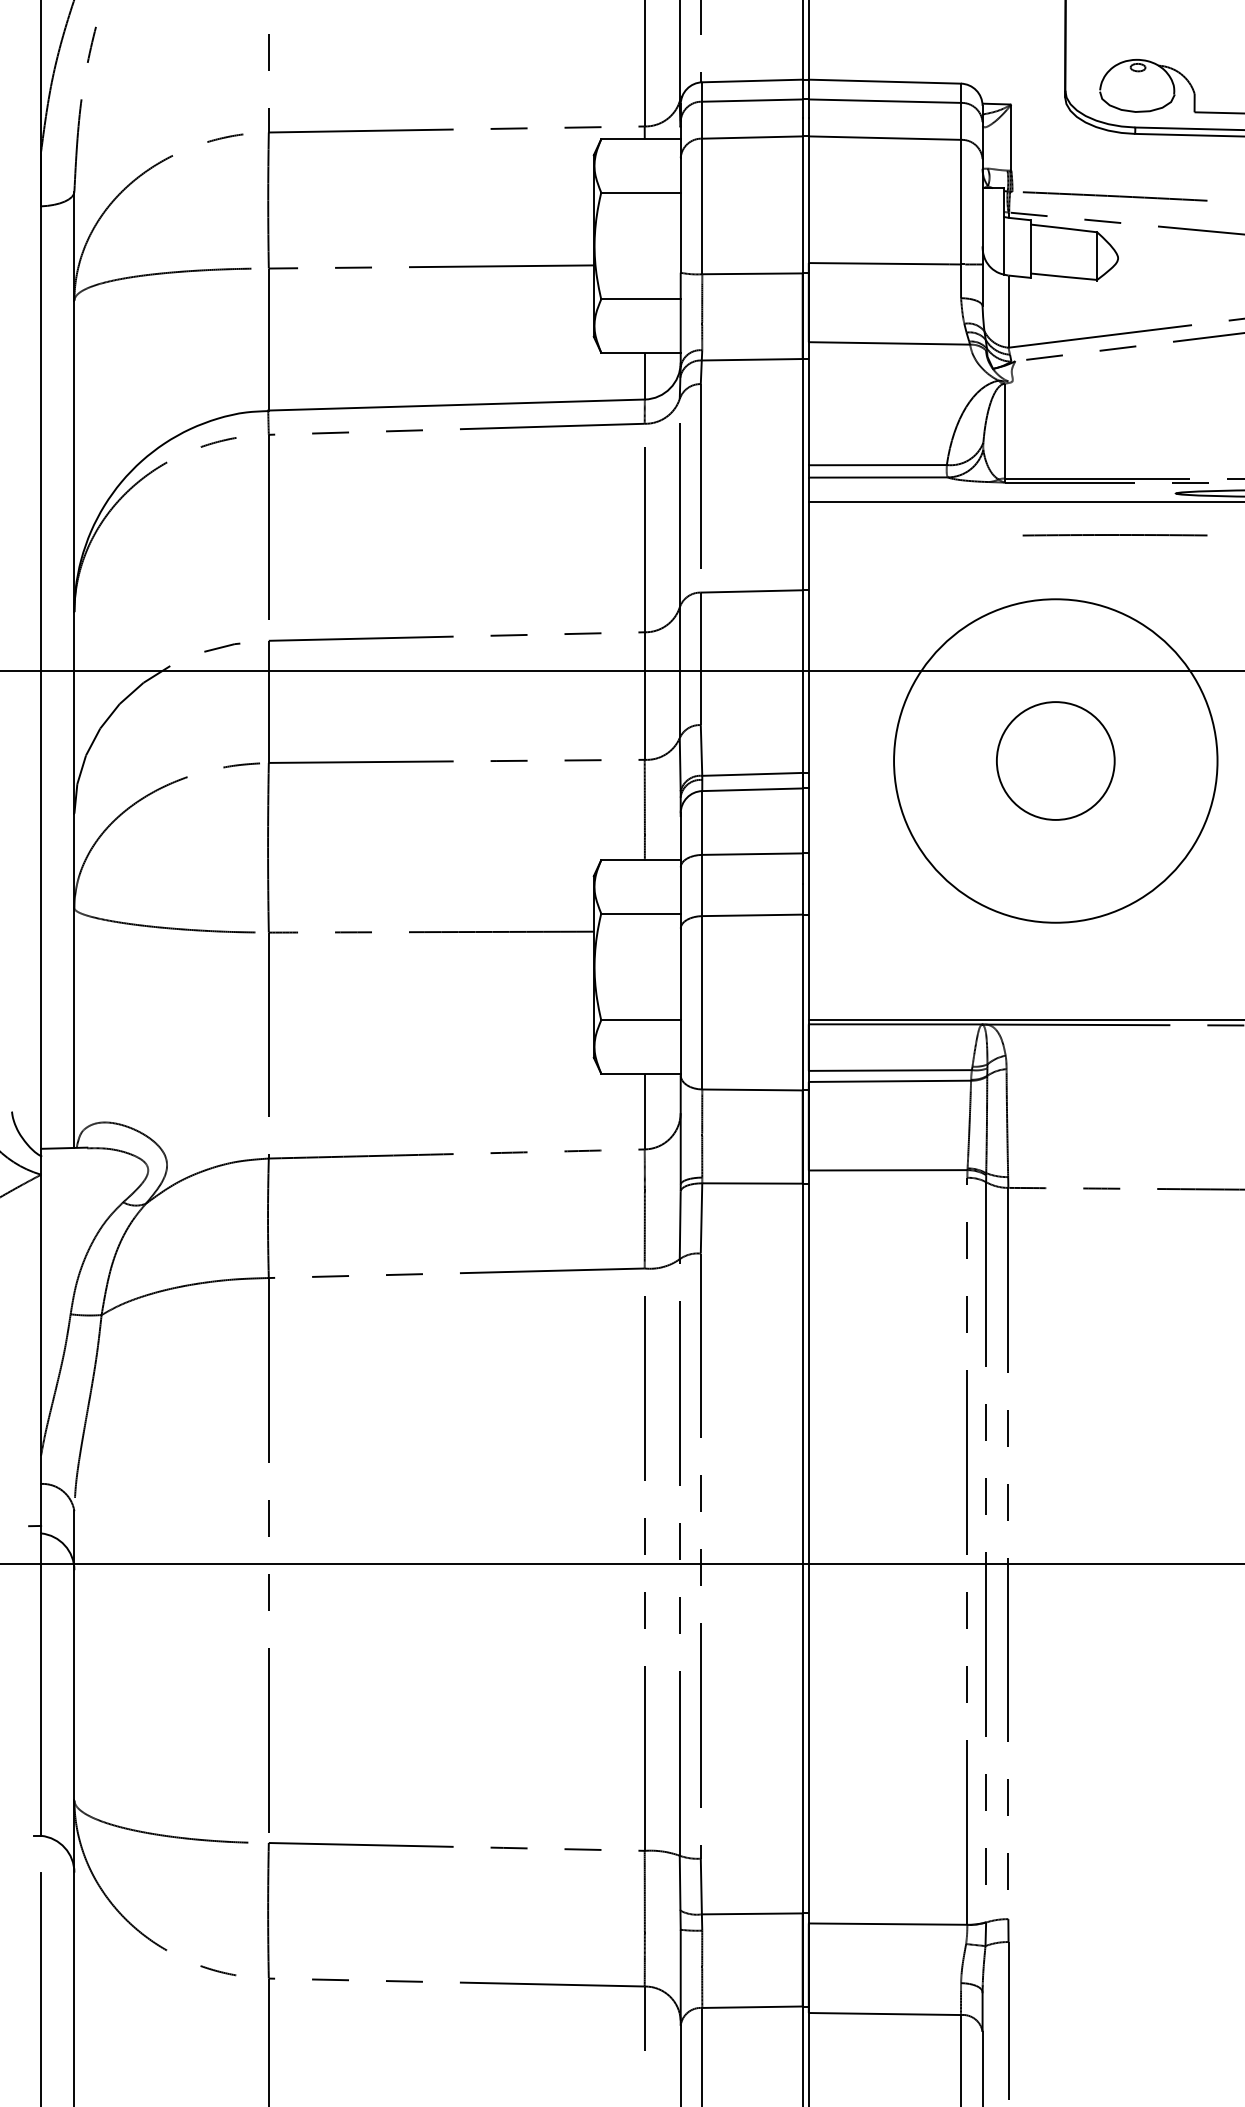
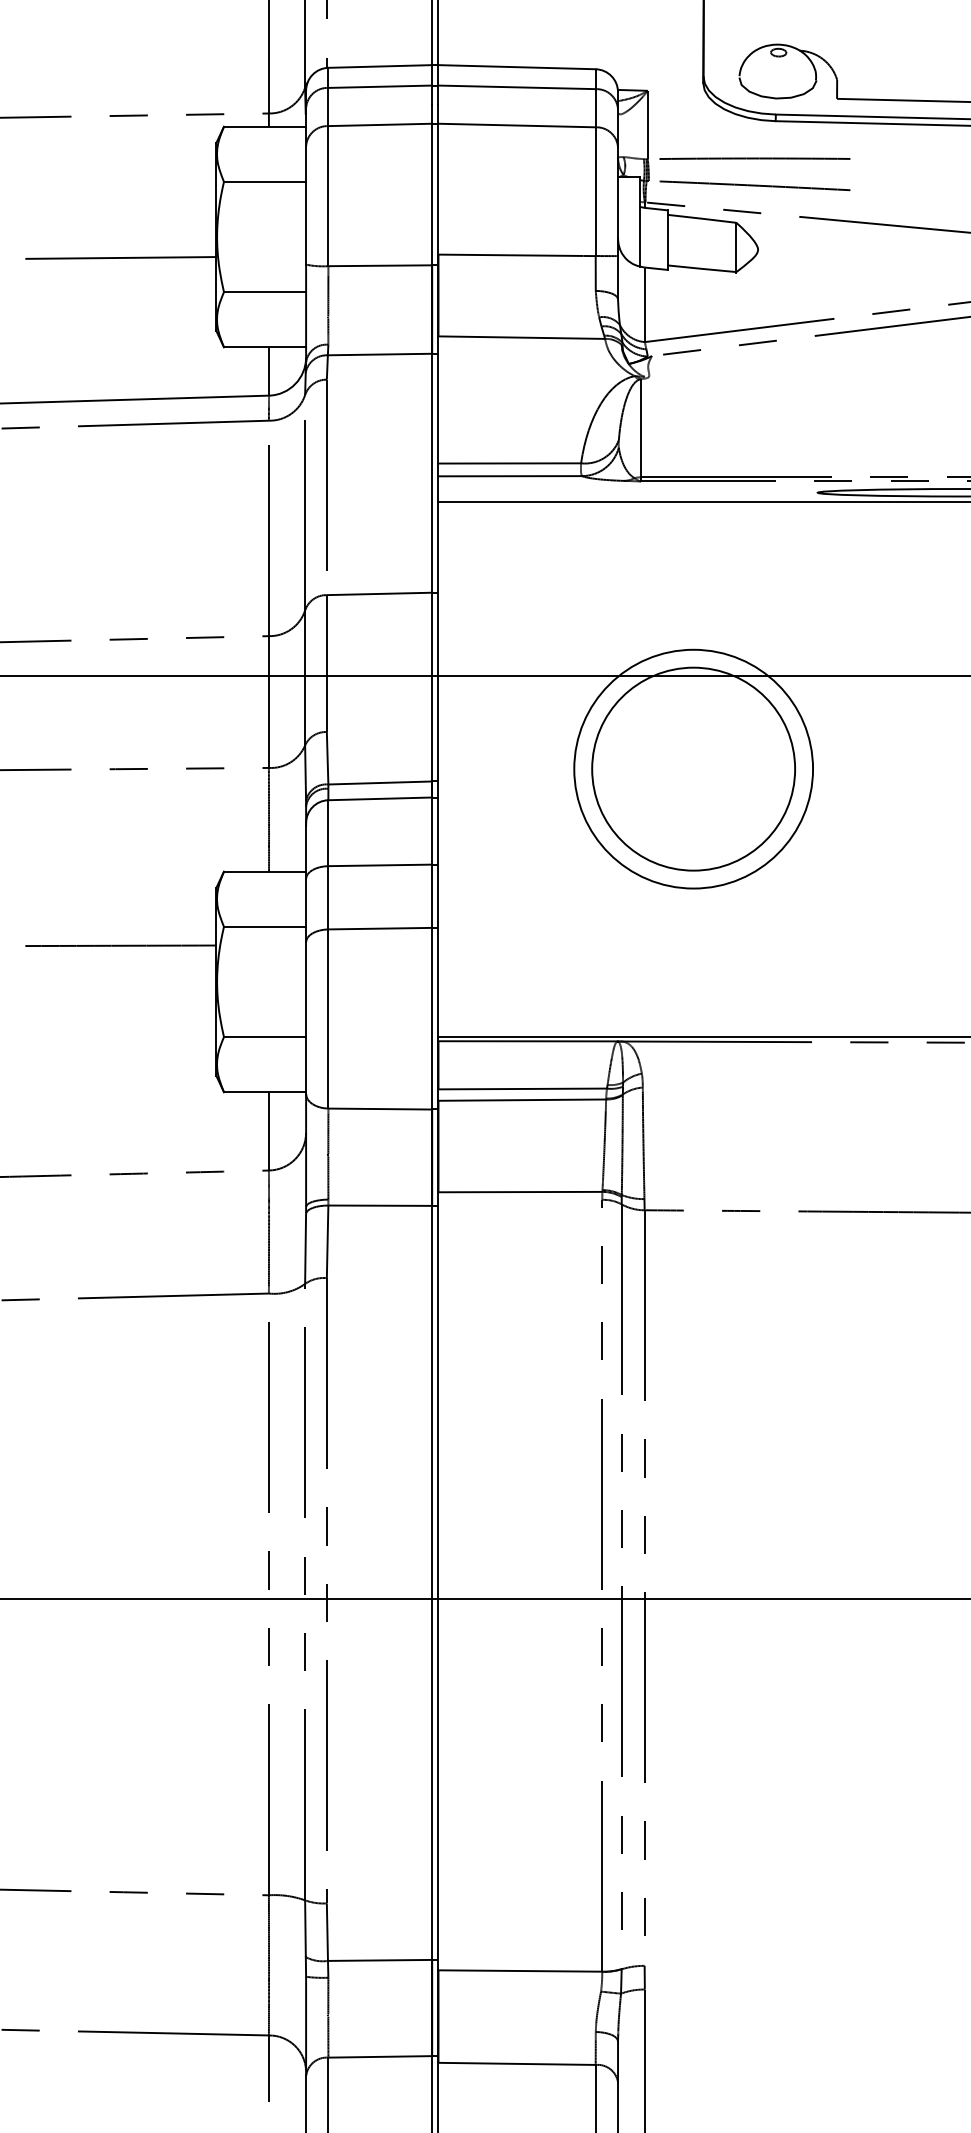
line: (1114, 535) -> (754, 158), moved
circle: (1055, 760) -> (693, 768), size x0.71
circle: (1055, 760) -> (693, 768), size x1.67

